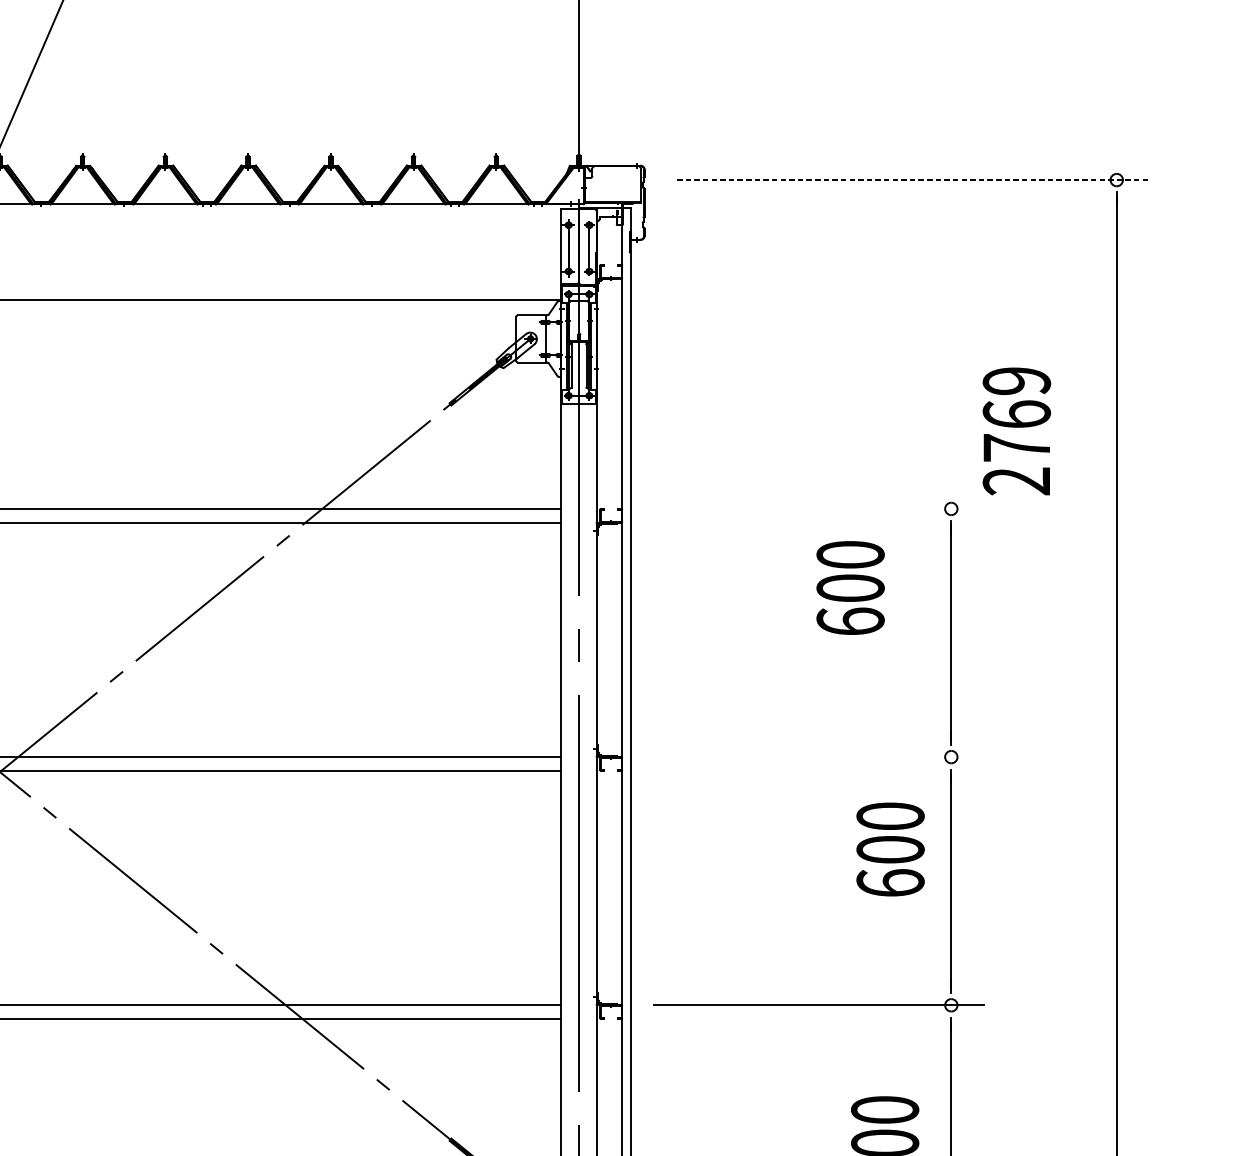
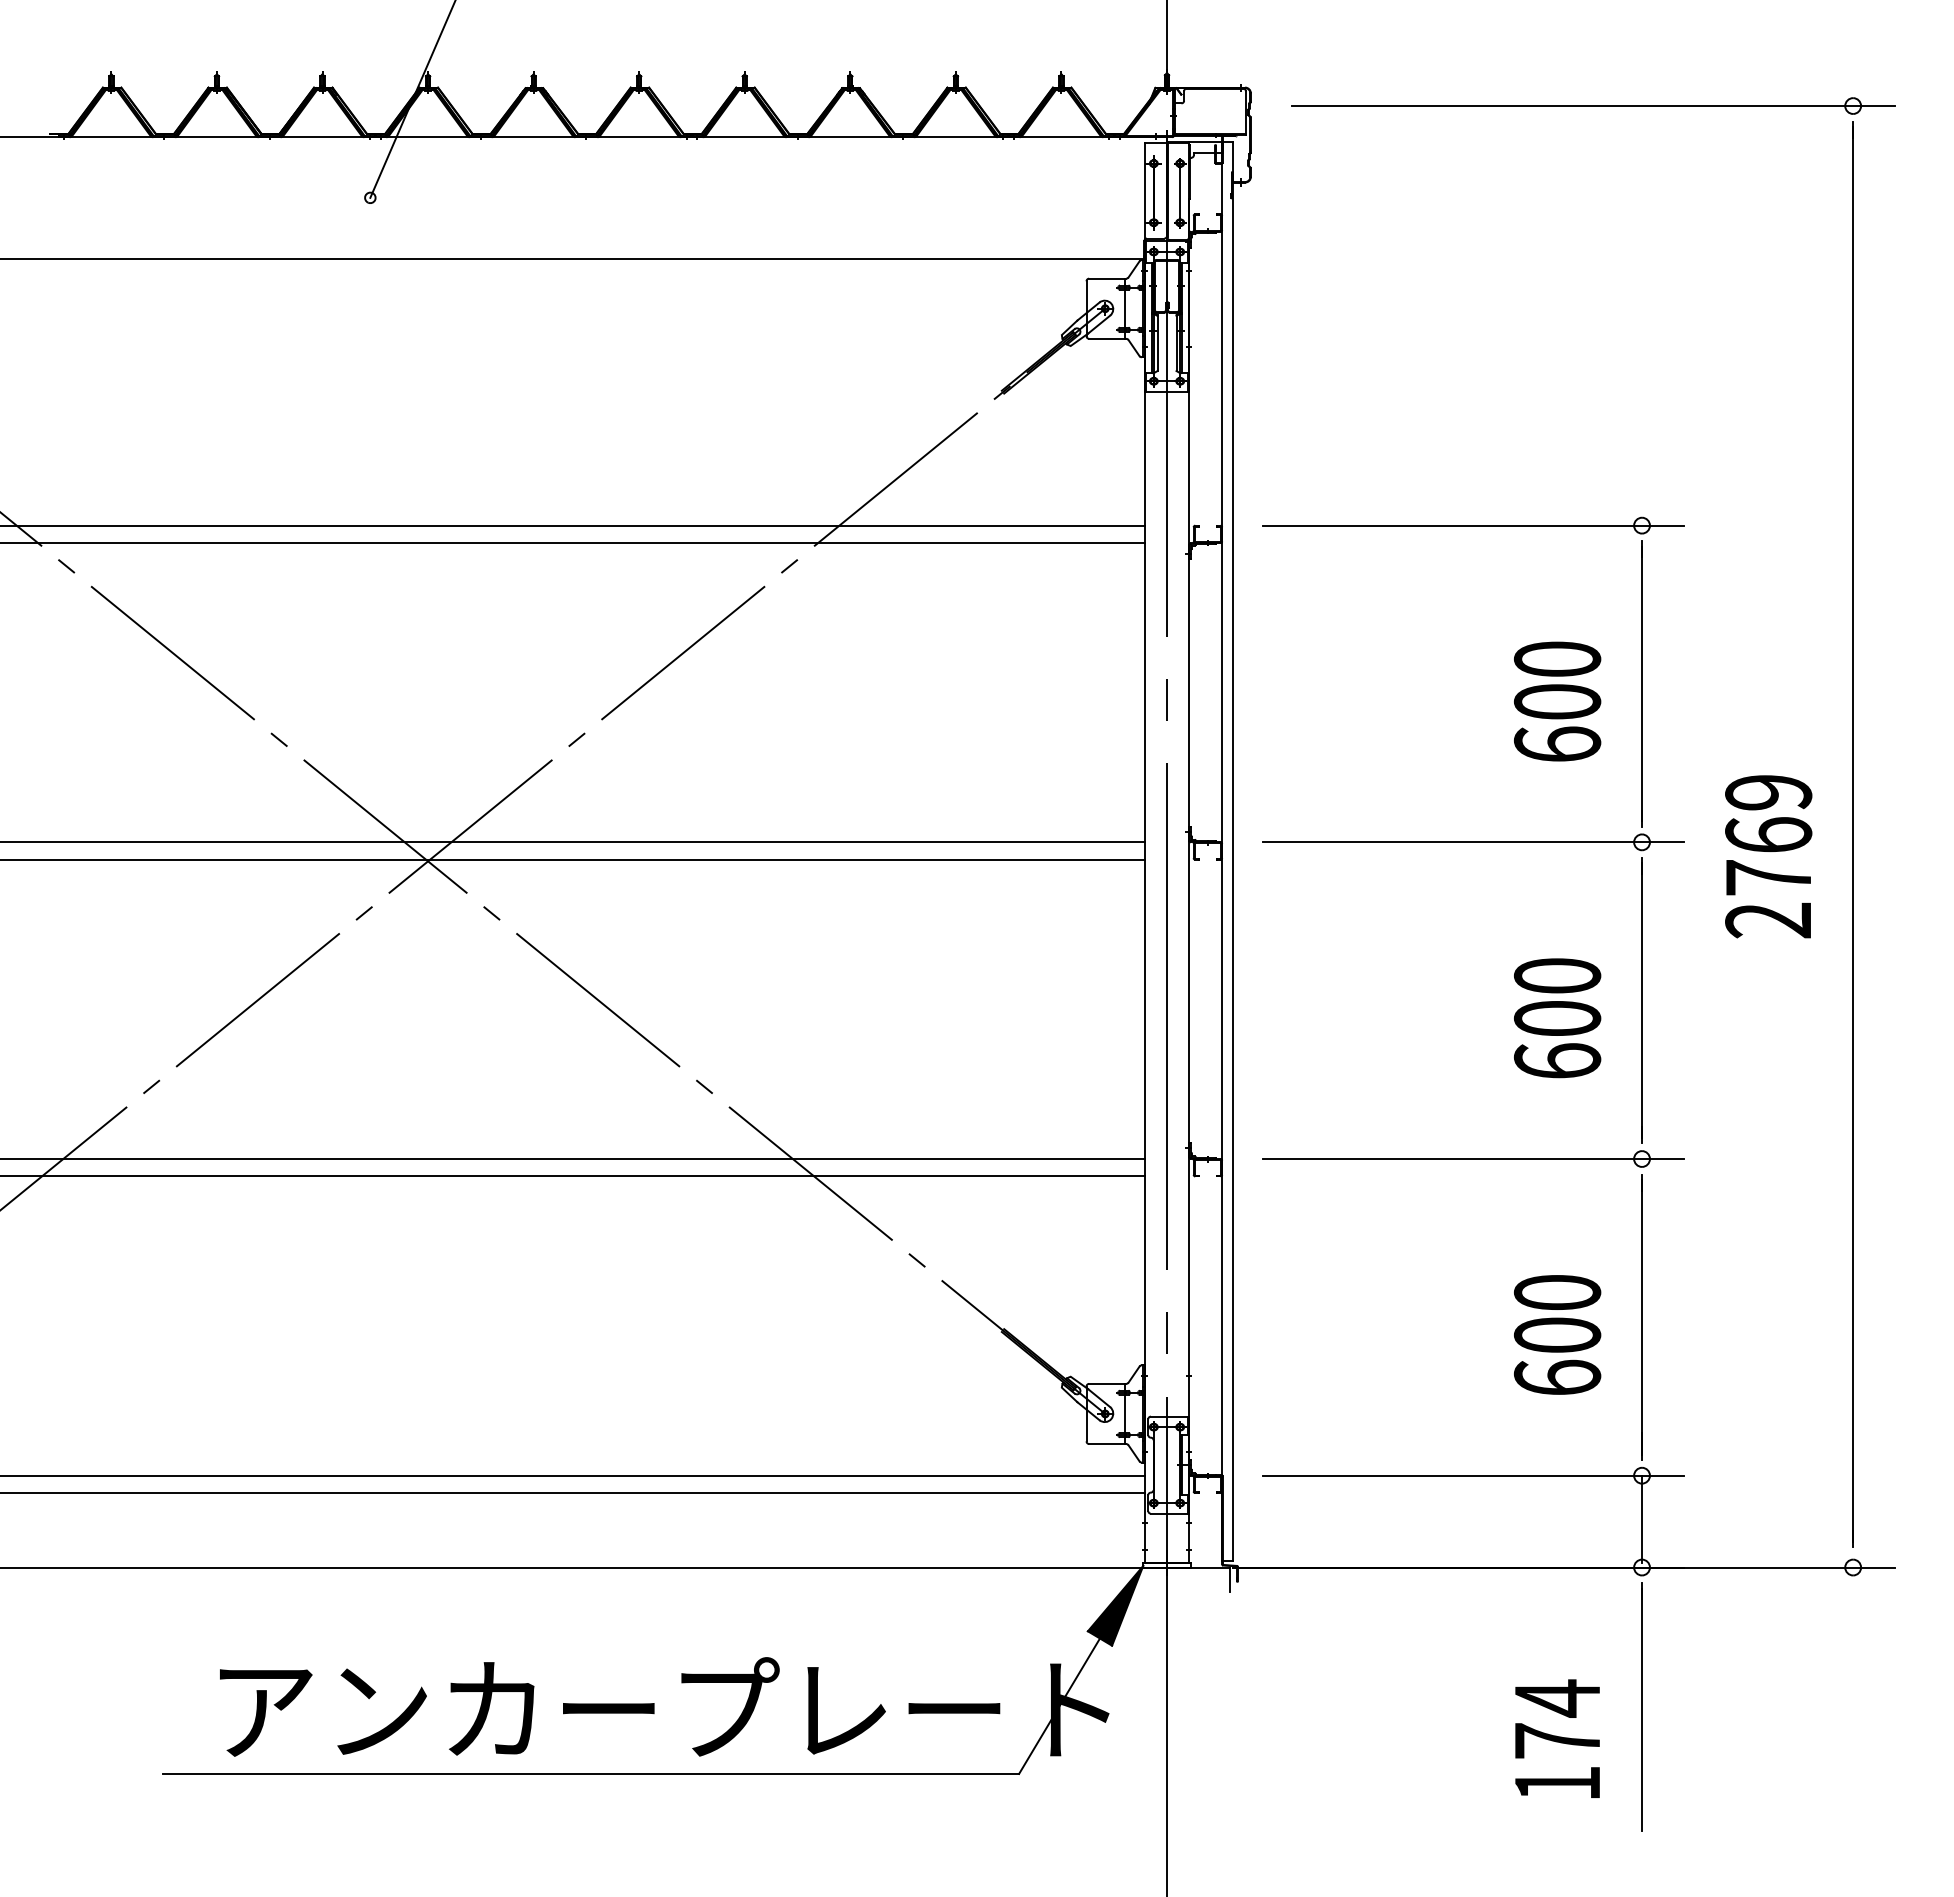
line: (913, 180) -> (1593, 106), dashed -> solid
text: (1016, 431) -> (1768, 856), moved
line: (819, 508) -> (1473, 525), added
text: (850, 587) -> (1557, 701), moved
line: (819, 757) -> (1473, 842), added
text: (890, 849) -> (1557, 1018), moved

